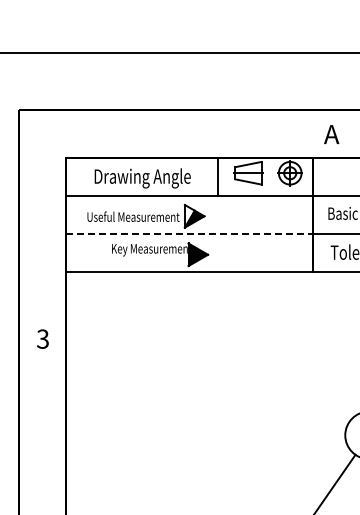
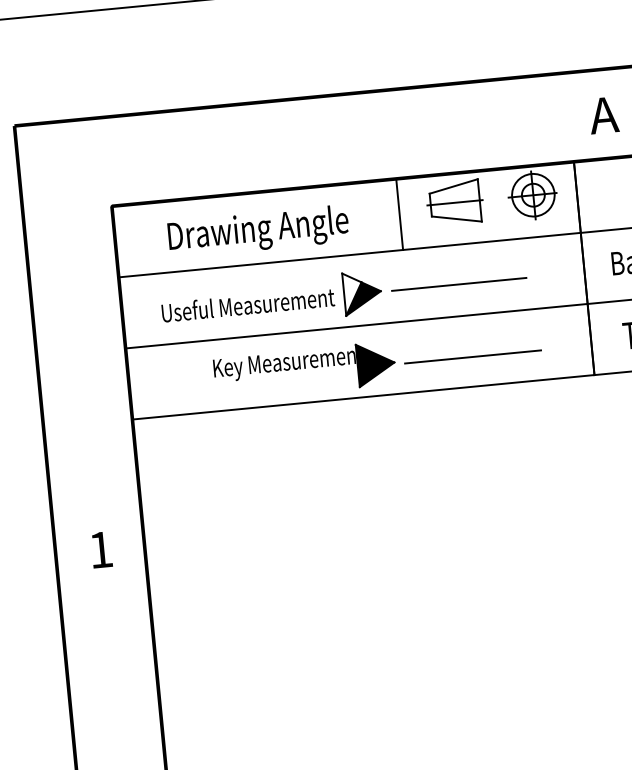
line: (246, 216) -> (459, 283), added
line: (189, 233) -> (355, 326), dashed -> solid
line: (249, 255) -> (472, 356), added
text: (42, 338) -> (99, 548), 3 -> 1

